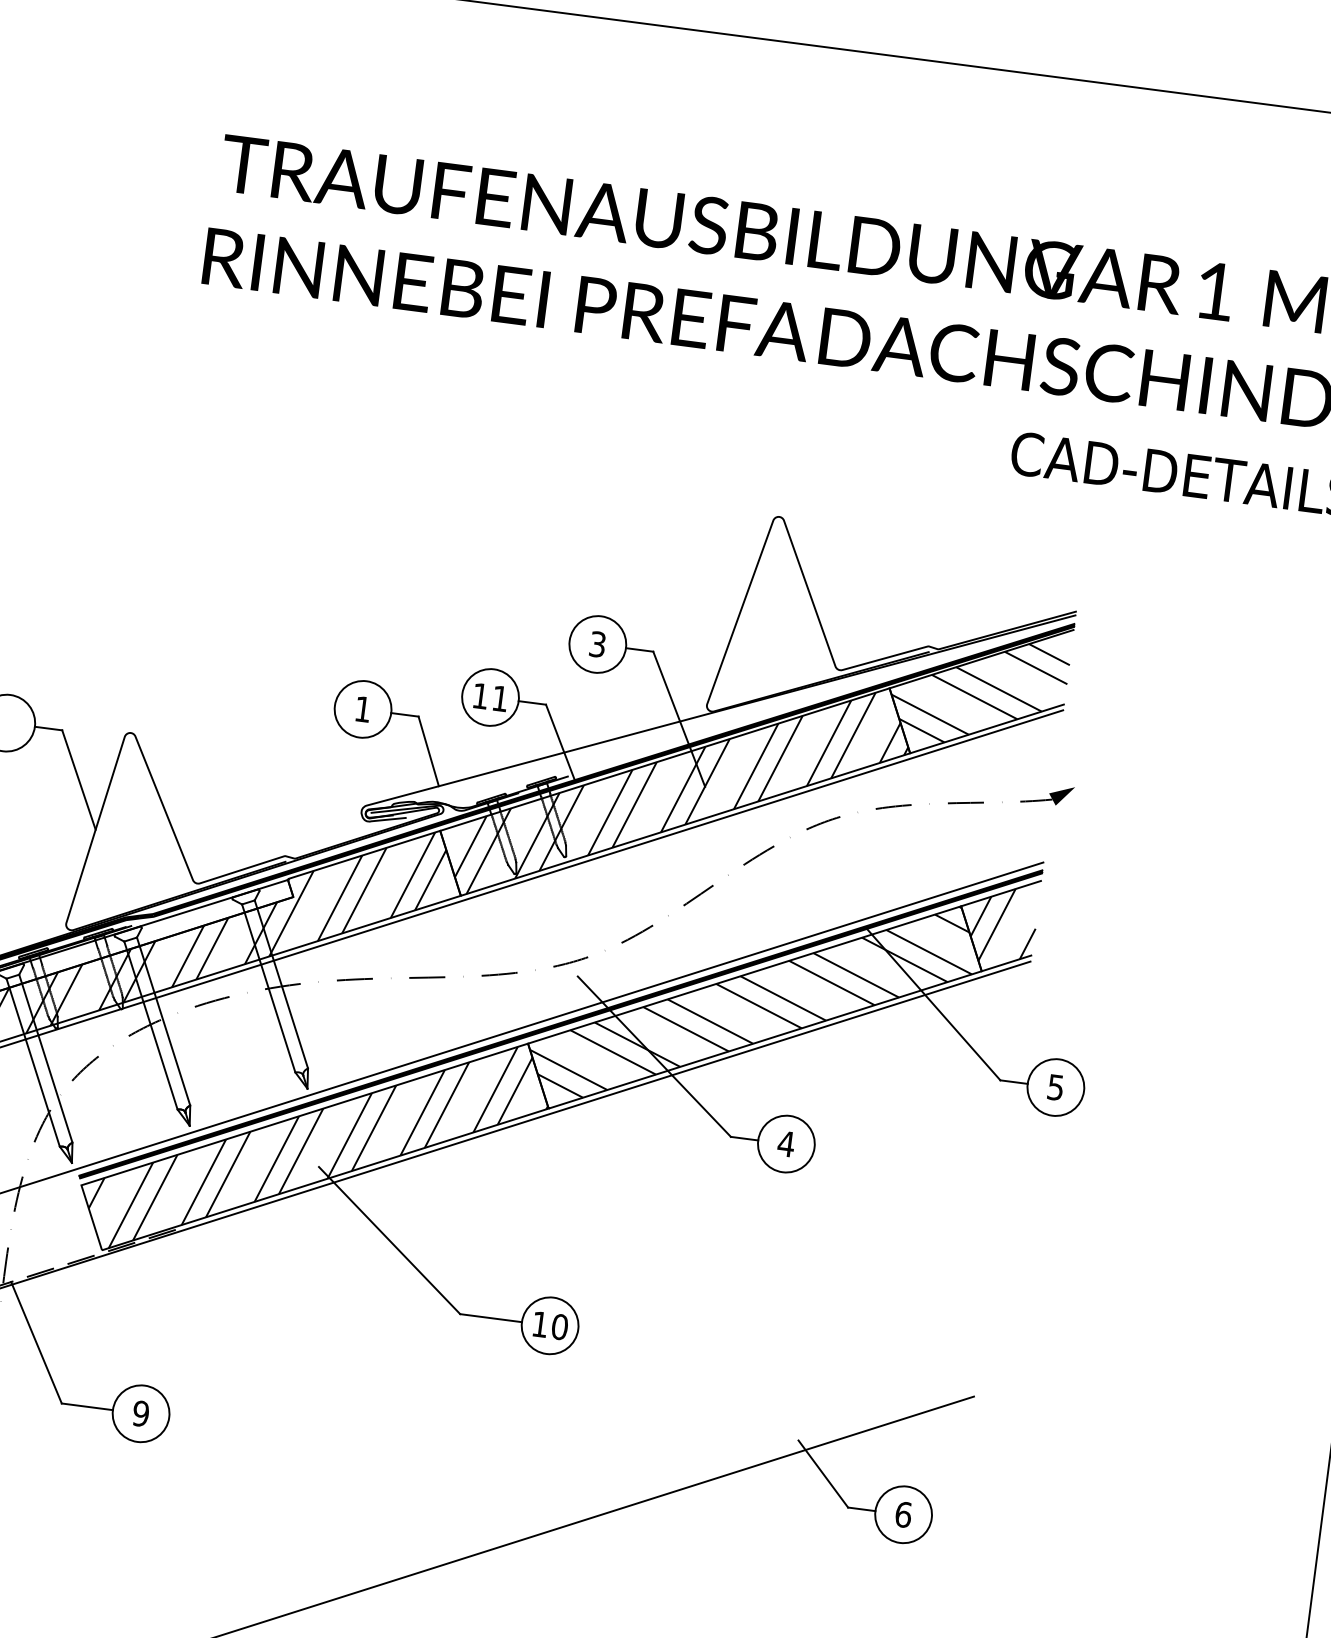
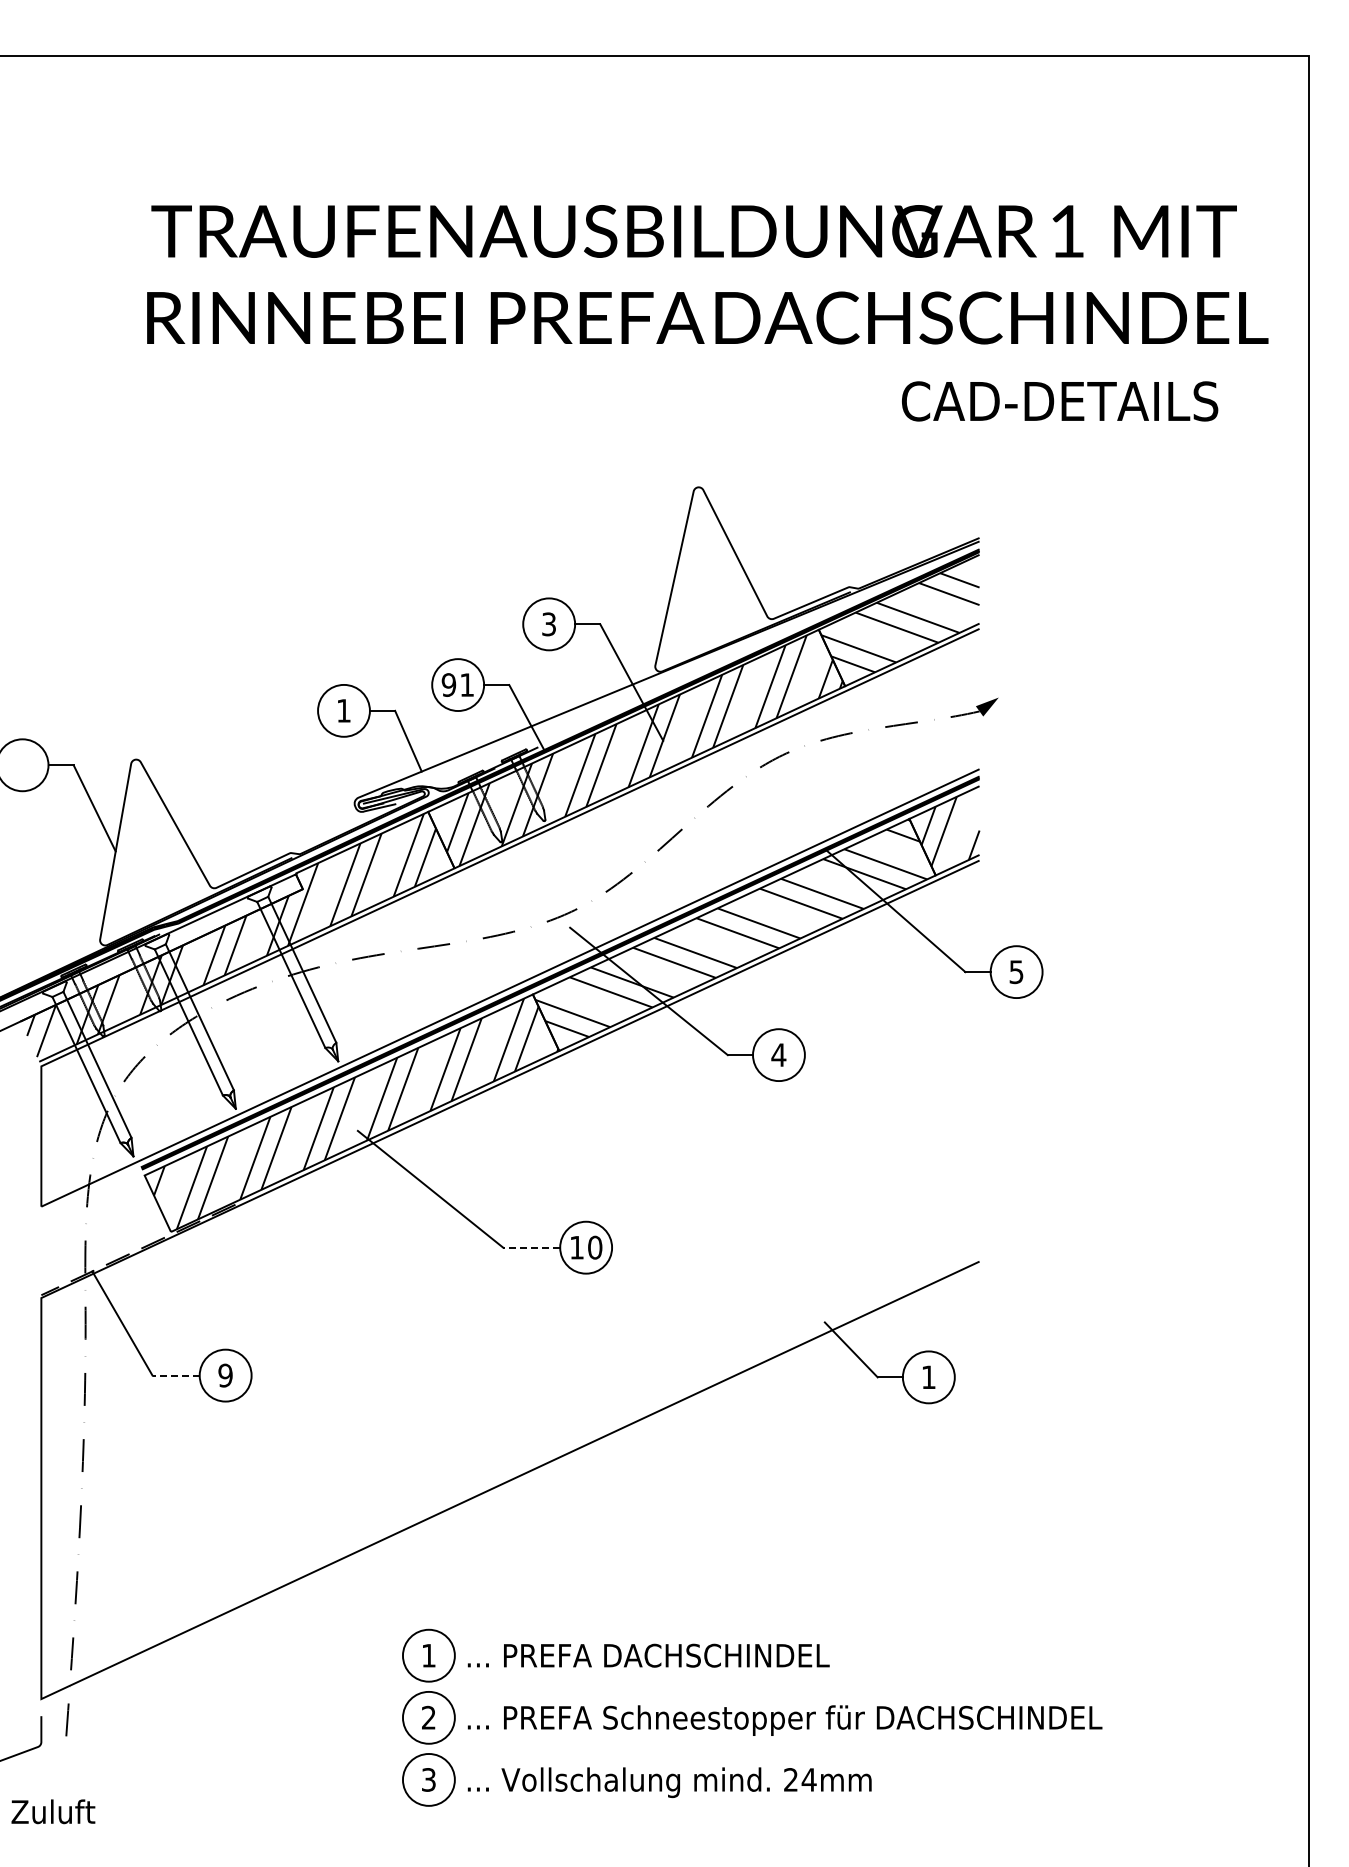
text: (480, 695) -> (448, 684), 11 -> 91
line: (490, 1317) -> (531, 1247), solid -> dashed
line: (87, 1406) -> (176, 1375), solid -> dashed
text: (903, 1514) -> (928, 1377), 6 -> 1

